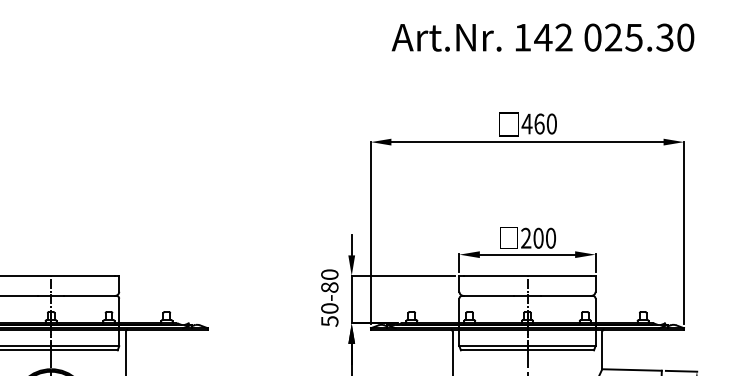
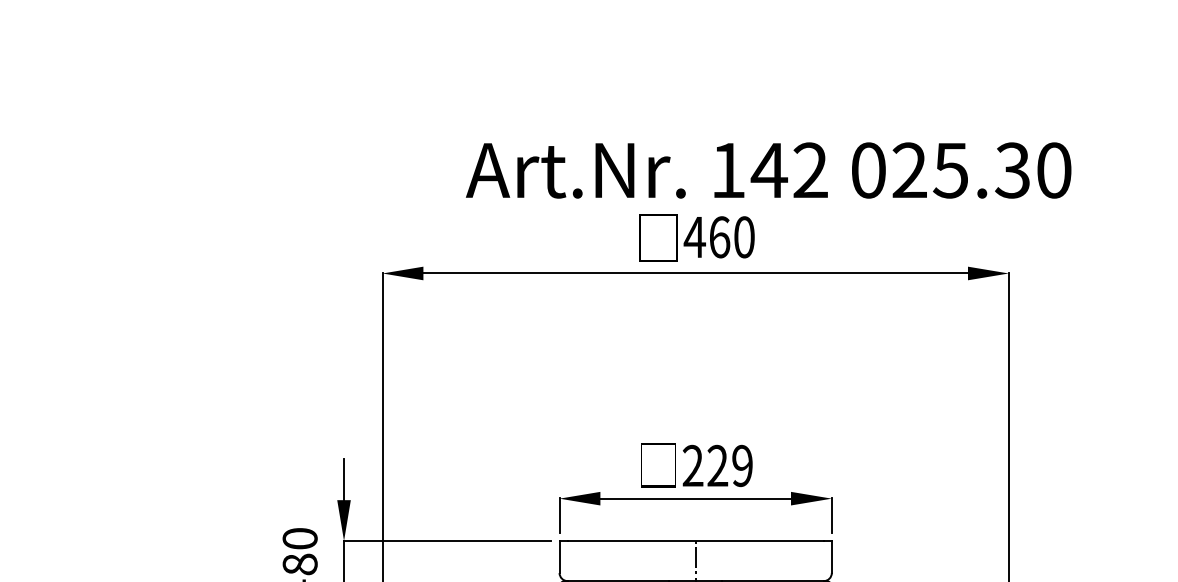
text: (542, 37) -> (767, 170), moved
text: (544, 238) -> (729, 466), 200 -> 229

